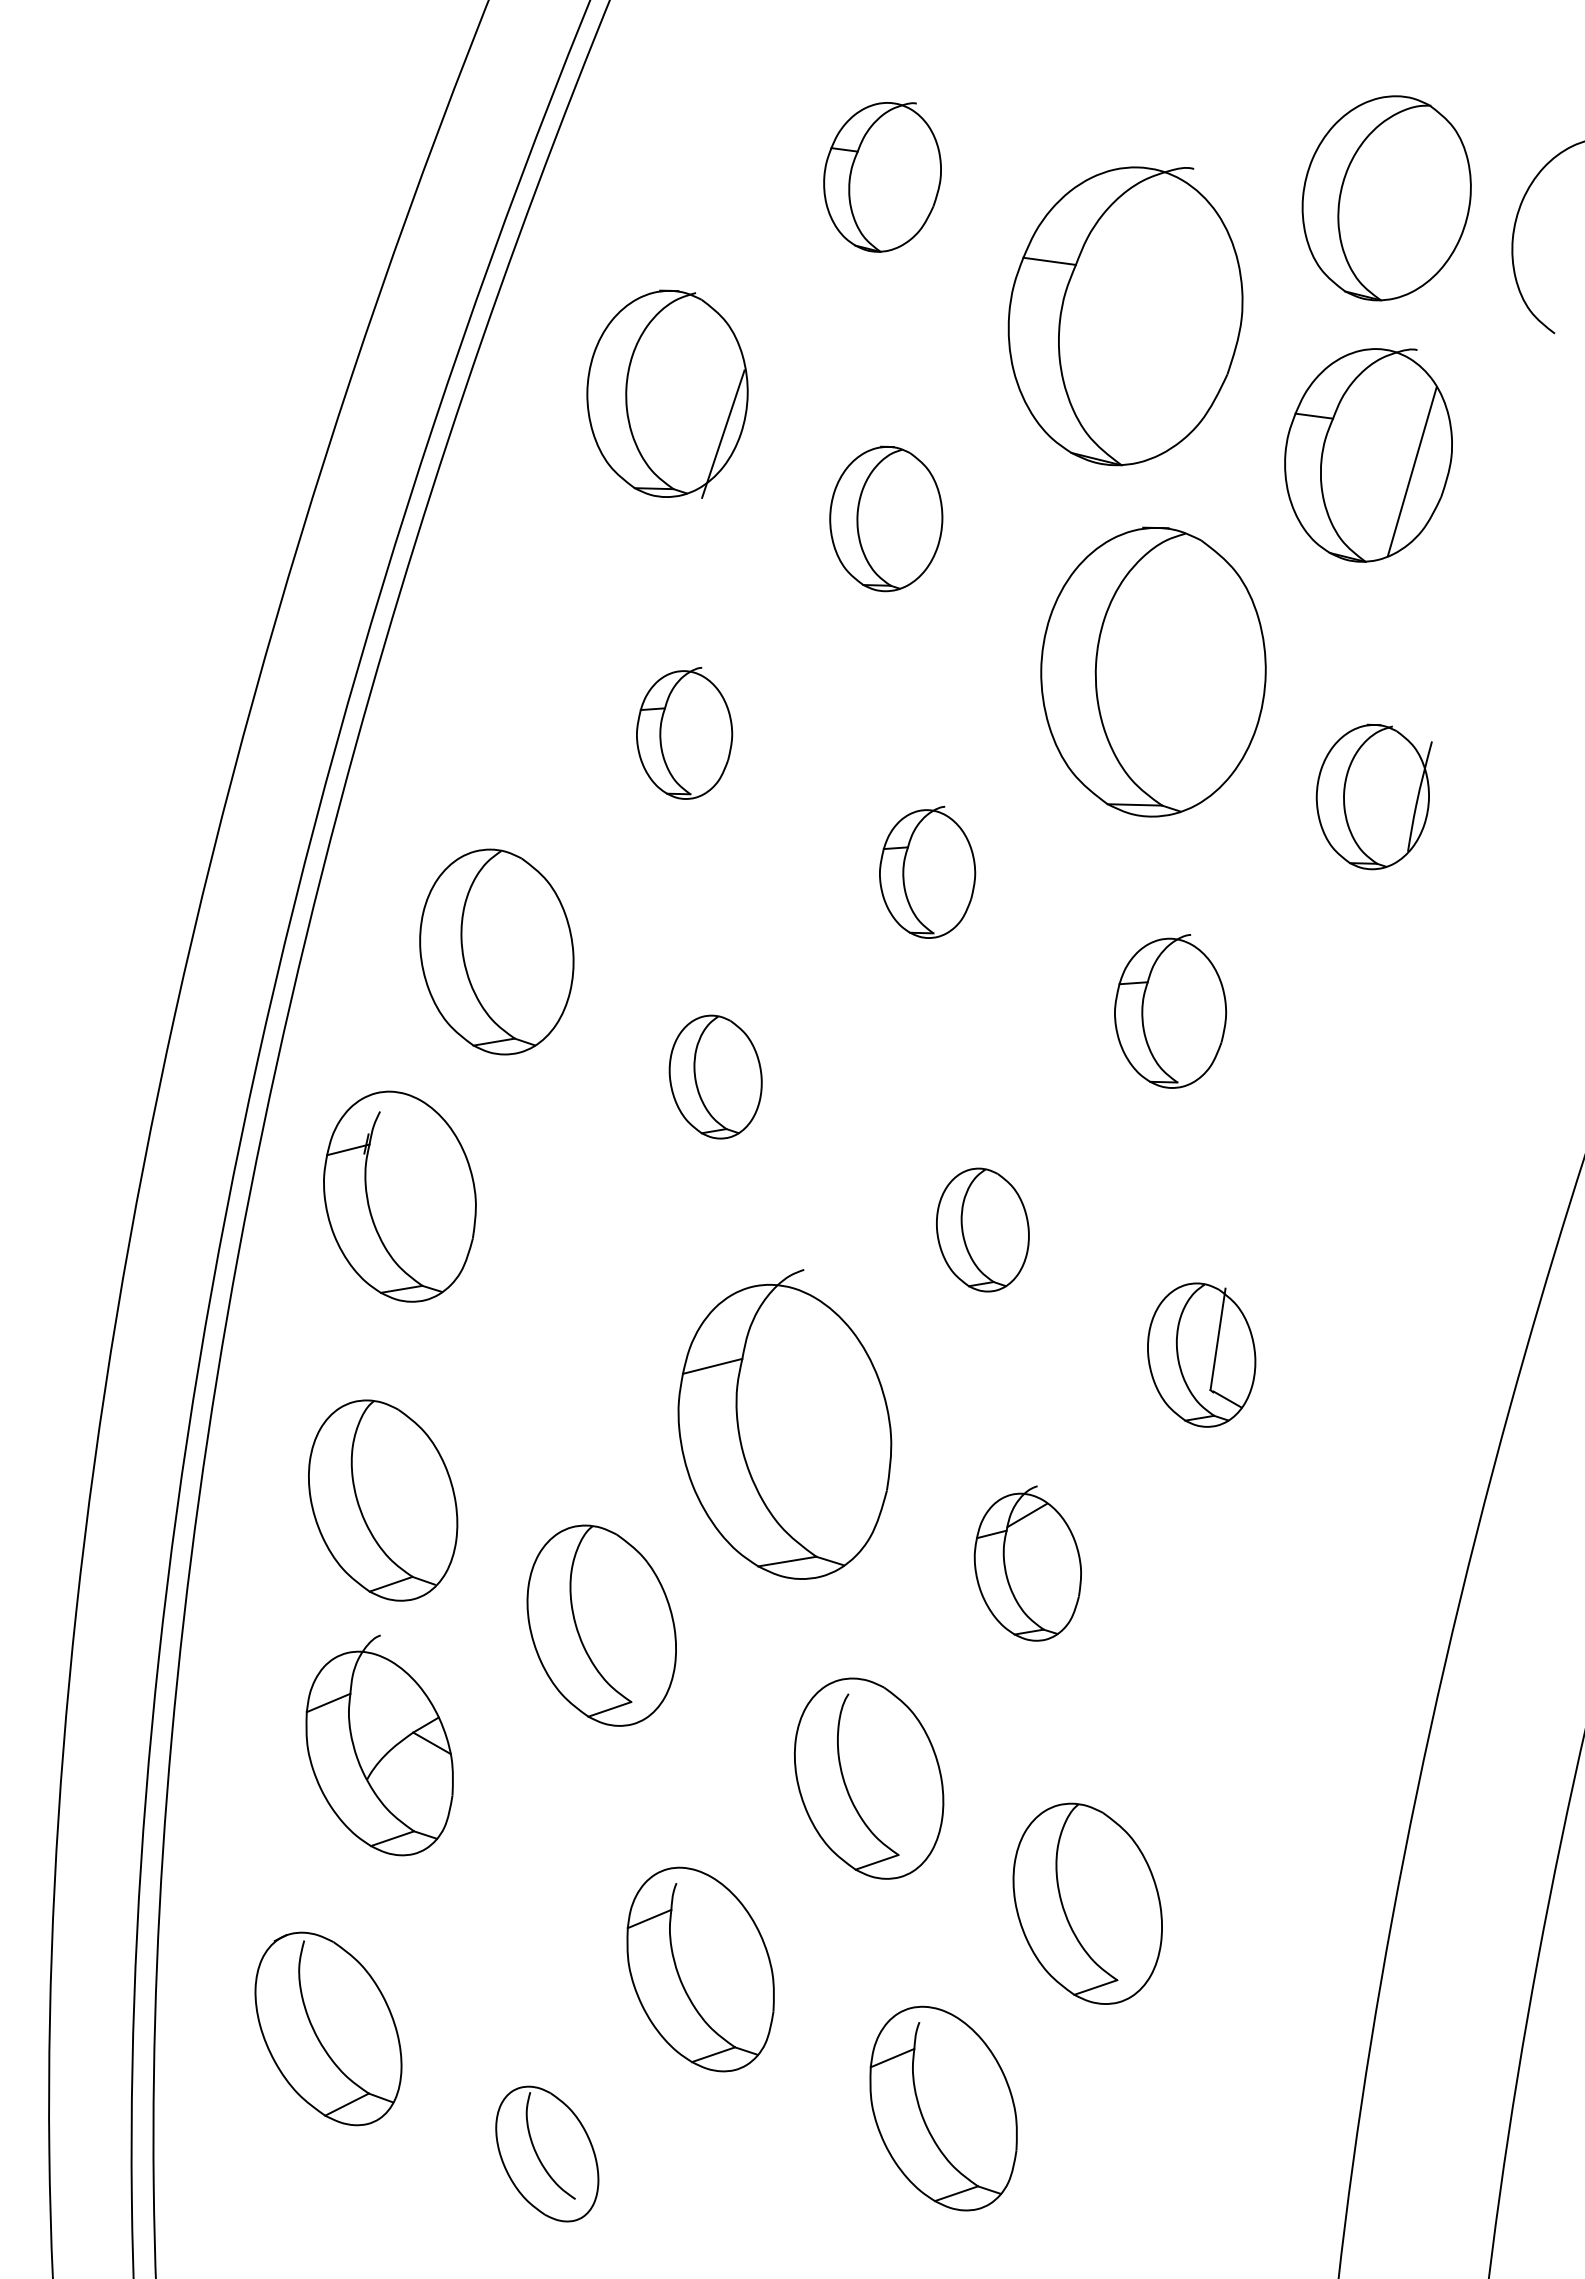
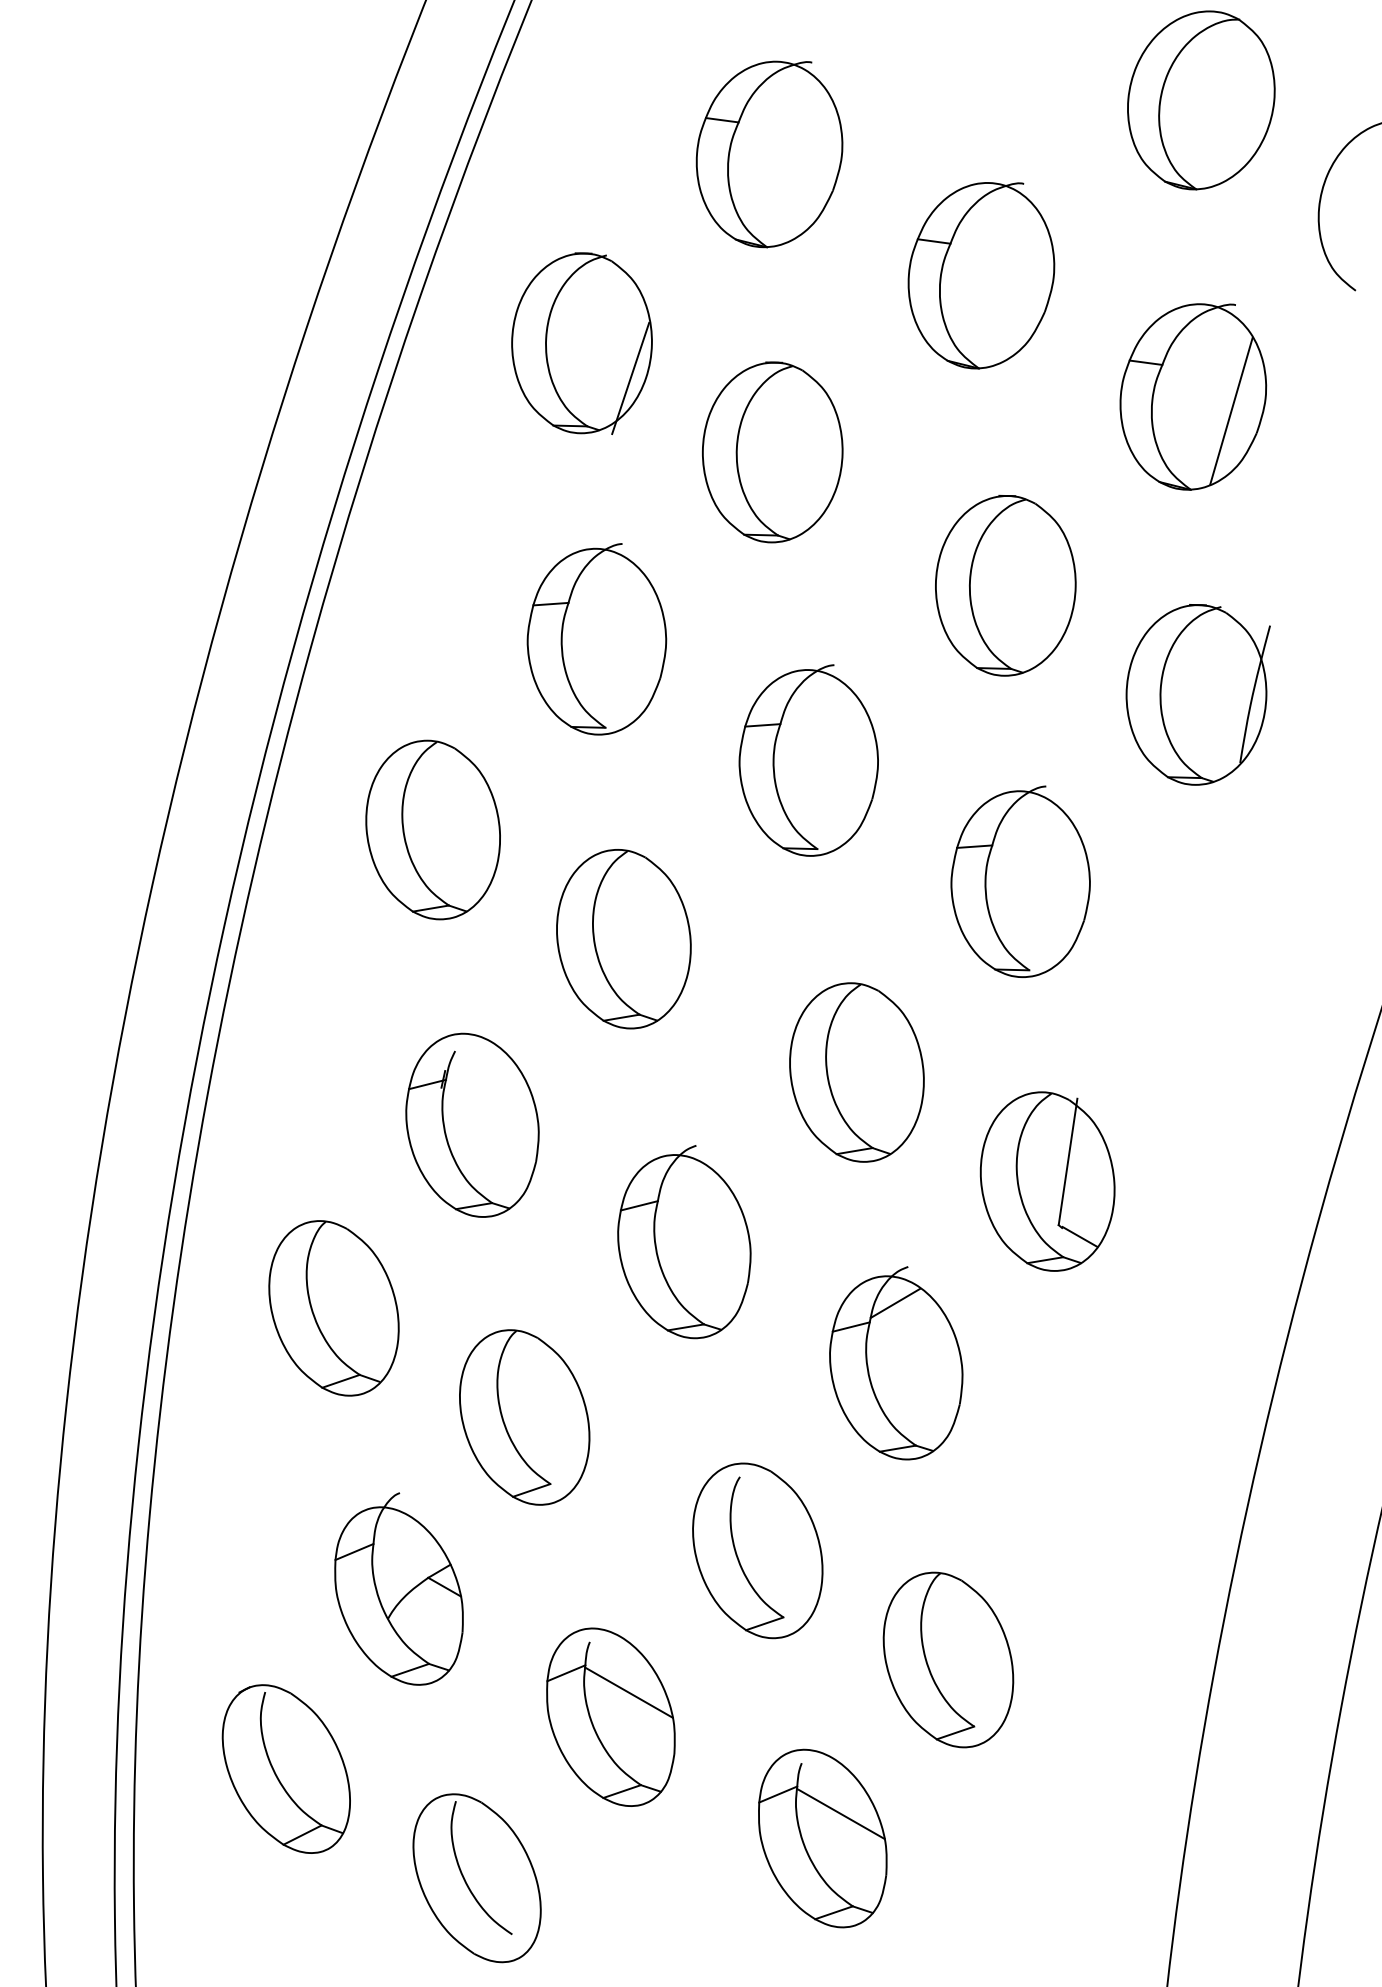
part: (882, 177) -> (769, 154), size x1.43
part: (1386, 198) -> (1201, 100), moved
part: (1125, 316) -> (981, 275), size x0.71
part: (886, 518) -> (772, 451), size x1.43
part: (1153, 671) -> (1005, 585), size x0.71
part: (684, 733) -> (596, 639), size x1.67
part: (1374, 796) -> (1198, 694), size x1.43
part: (927, 872) -> (808, 760), size x1.67
part: (1170, 1011) -> (1020, 881), size x1.43
part: (715, 1076) -> (623, 938), size x1.67
part: (399, 1196) -> (472, 1125), moved
part: (982, 1229) -> (856, 1071), size x1.67
part: (1201, 1354) -> (1047, 1180), size x1.43
part: (784, 1424) -> (684, 1242), size x0.71
part: (1027, 1563) -> (895, 1363), size x1.43
part: (379, 1745) -> (398, 1589), moved
line: (721, 1941) -> (629, 1692), added
line: (964, 2080) -> (840, 1814), added
part: (547, 2153) -> (477, 1877), size x1.43

